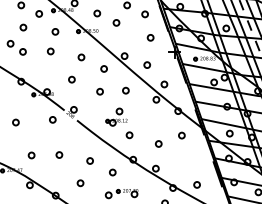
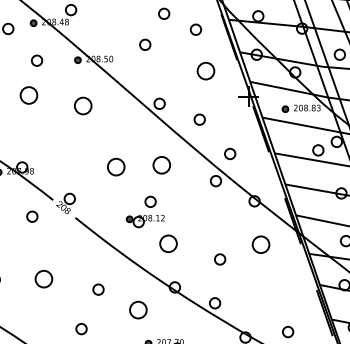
circle: (97, 13) -> (111, 28), removed
circle: (150, 37) -> (205, 70), size x1.6
circle: (50, 51) -> (28, 95), size x1.6
circle: (81, 57) -> (83, 106), size x1.6
circle: (103, 68) -> (122, 125), removed
circle: (71, 79) -> (65, 145), removed
circle: (125, 90) -> (161, 164), size x1.6
circle: (99, 91) -> (115, 166), size x1.6
circle: (129, 135) -> (168, 244), size x1.6
circle: (181, 135) -> (260, 244), size x1.6
circle: (59, 154) -> (44, 278), size x1.6
circle: (112, 172) -> (138, 310), size x1.6

